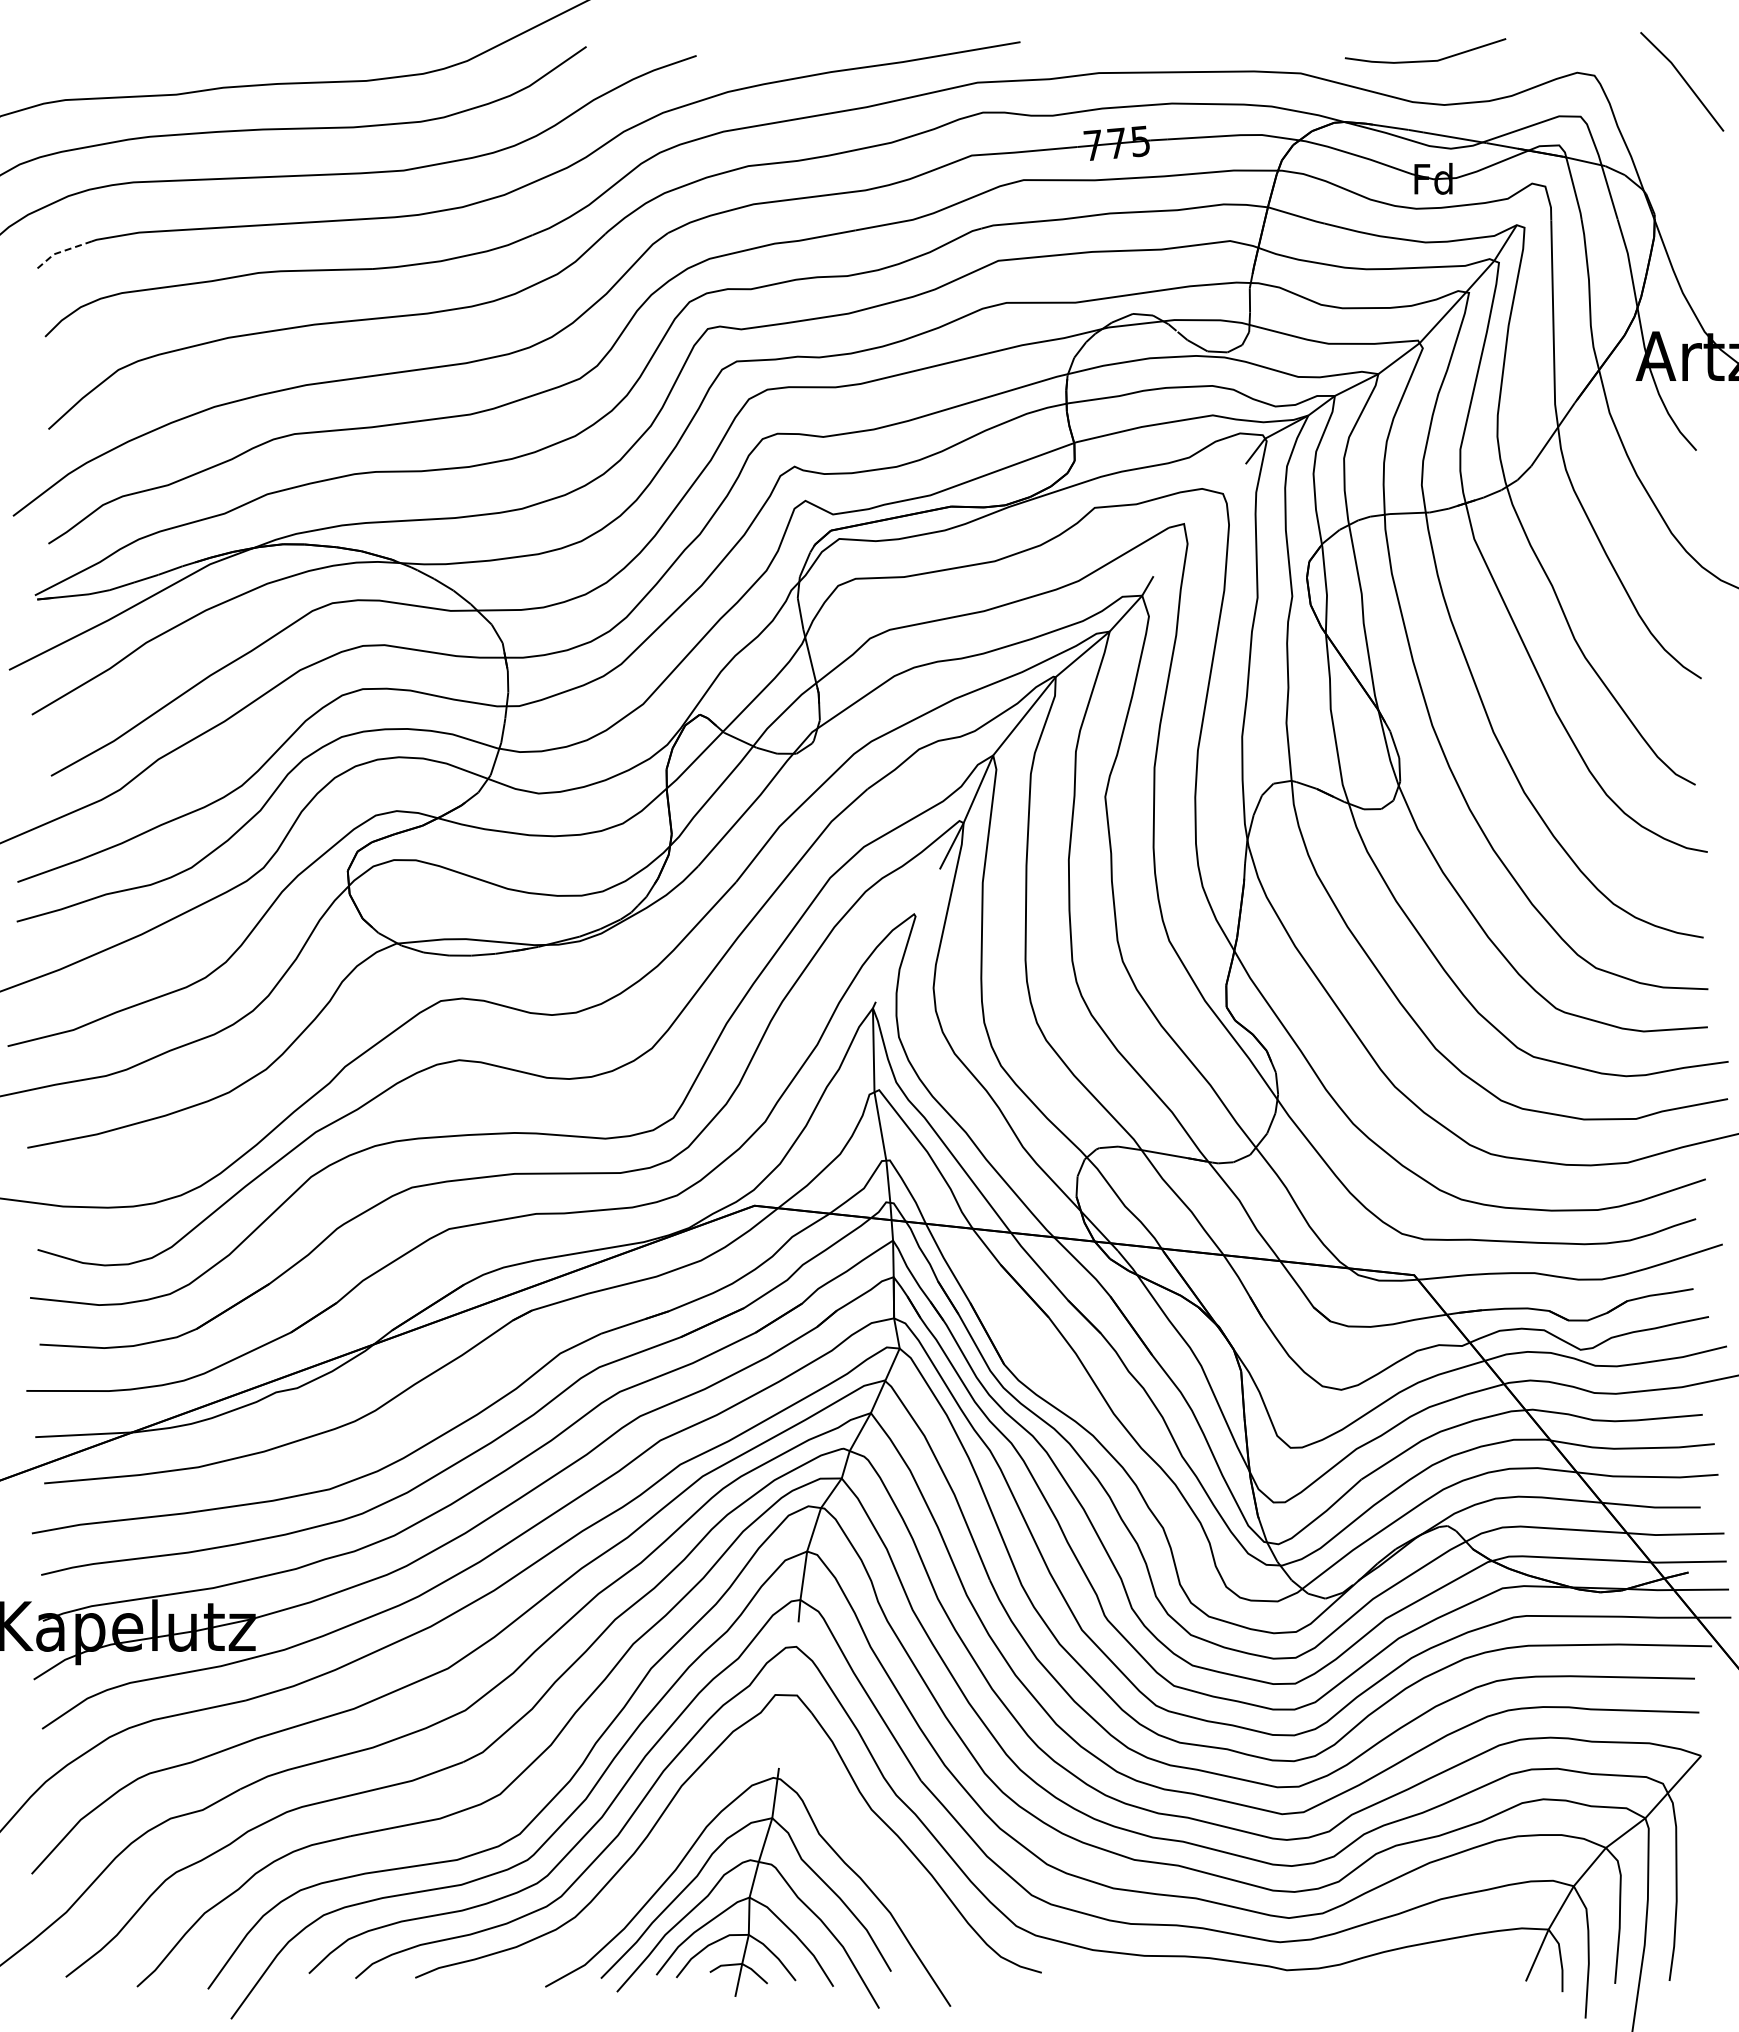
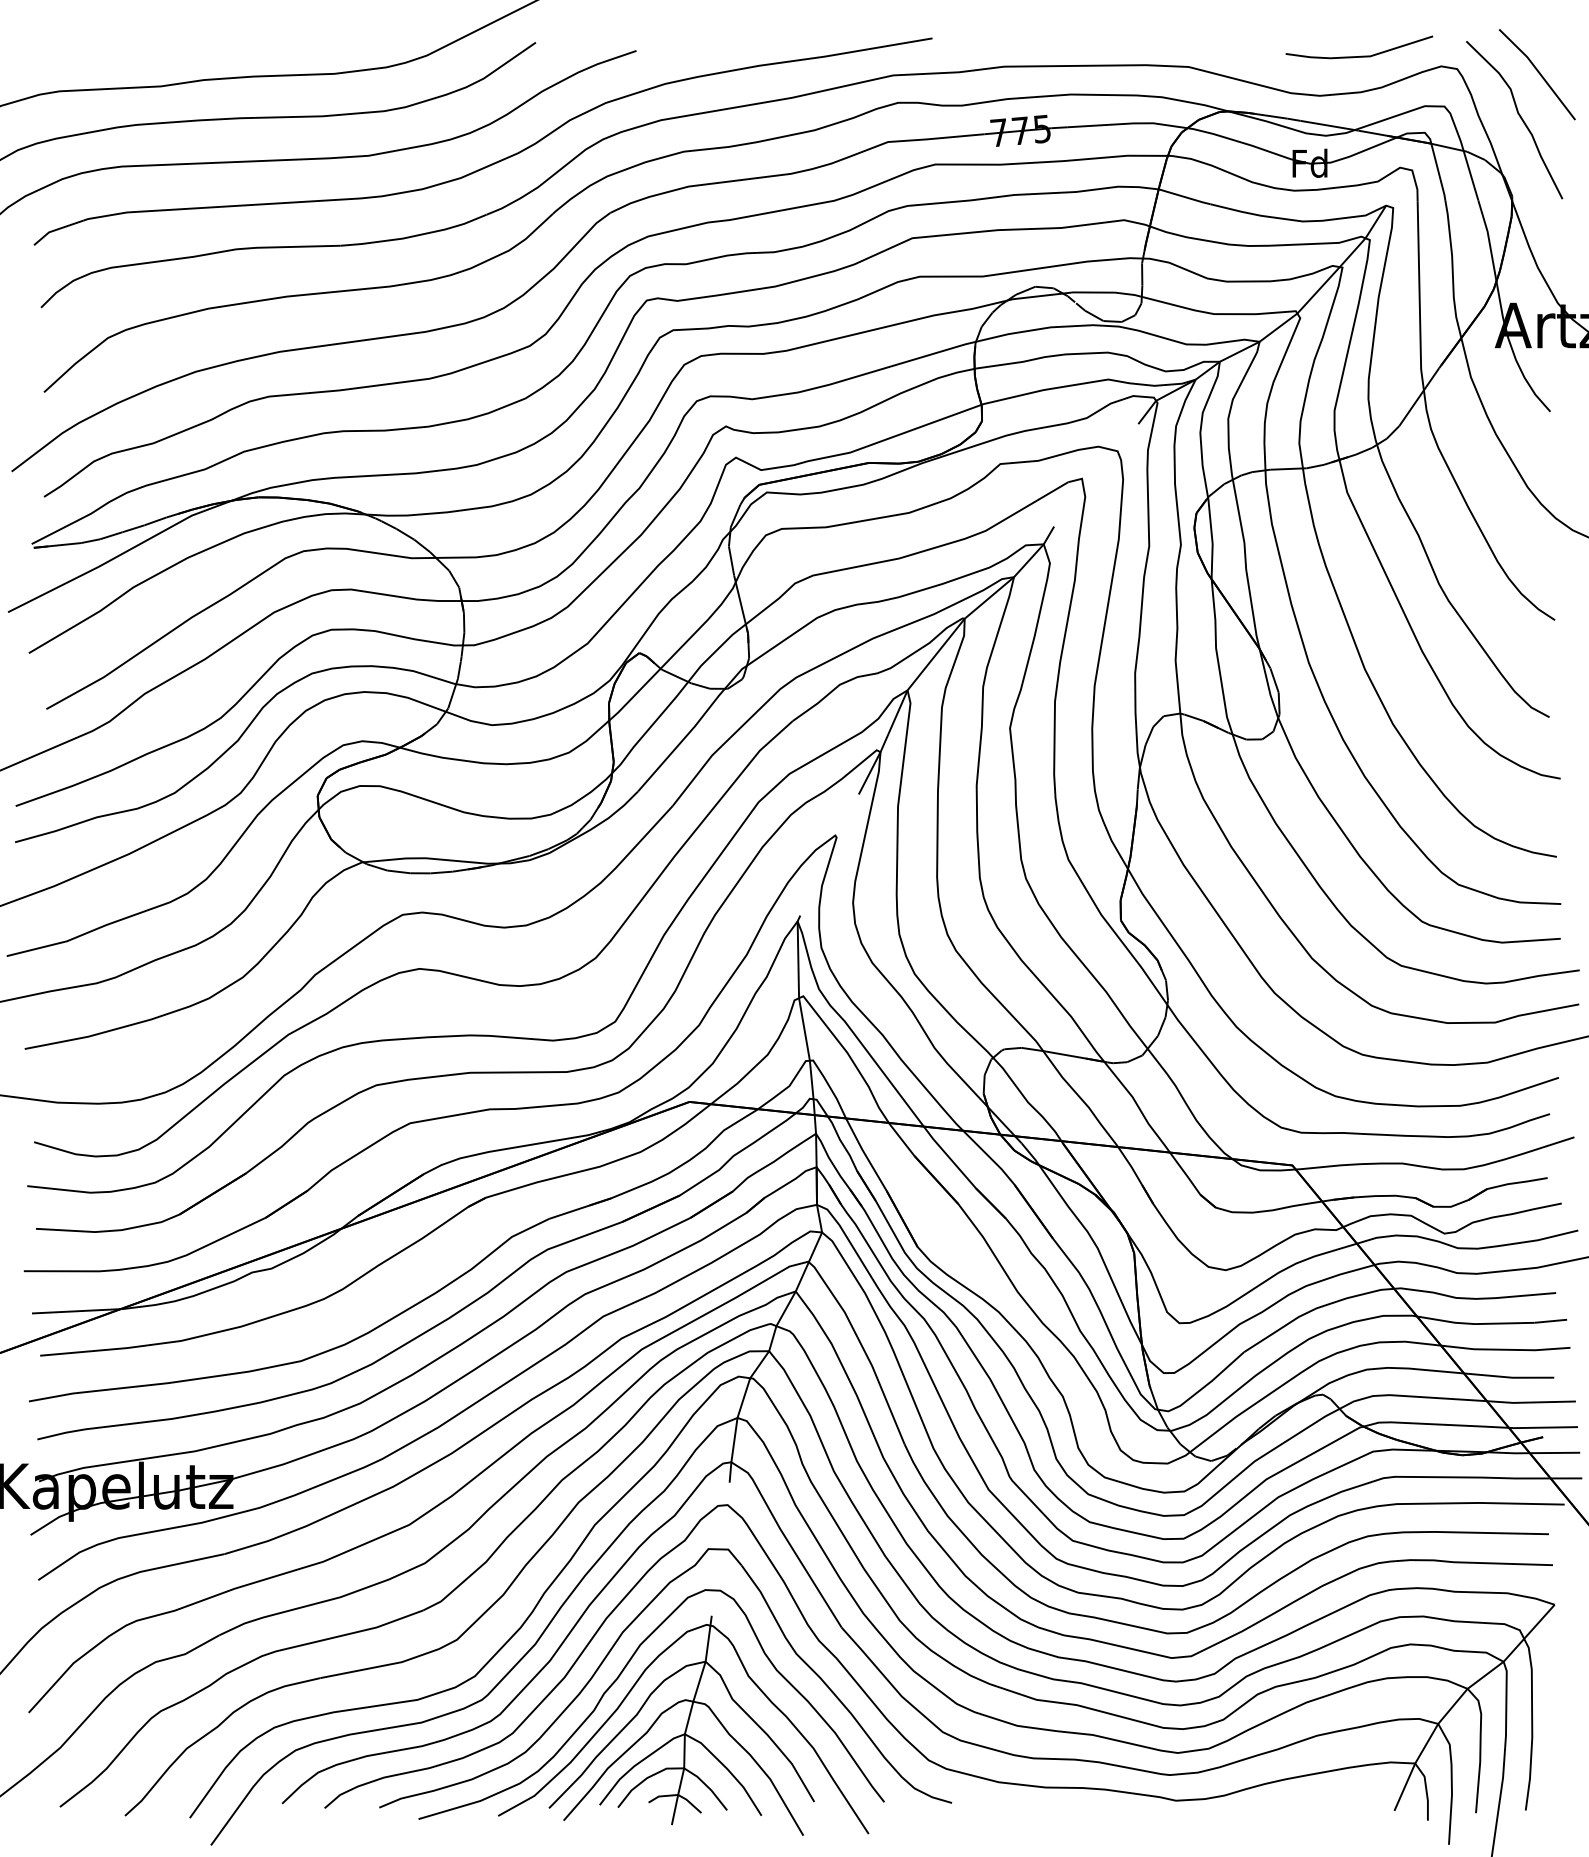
line: (1425, 60) -> (1359, 56), moved
curve: (1663, 129) -> (1520, 118), added
line: (62, 251) -> (56, 229), dashed -> solid
curve: (676, 1837) -> (618, 1679), added

